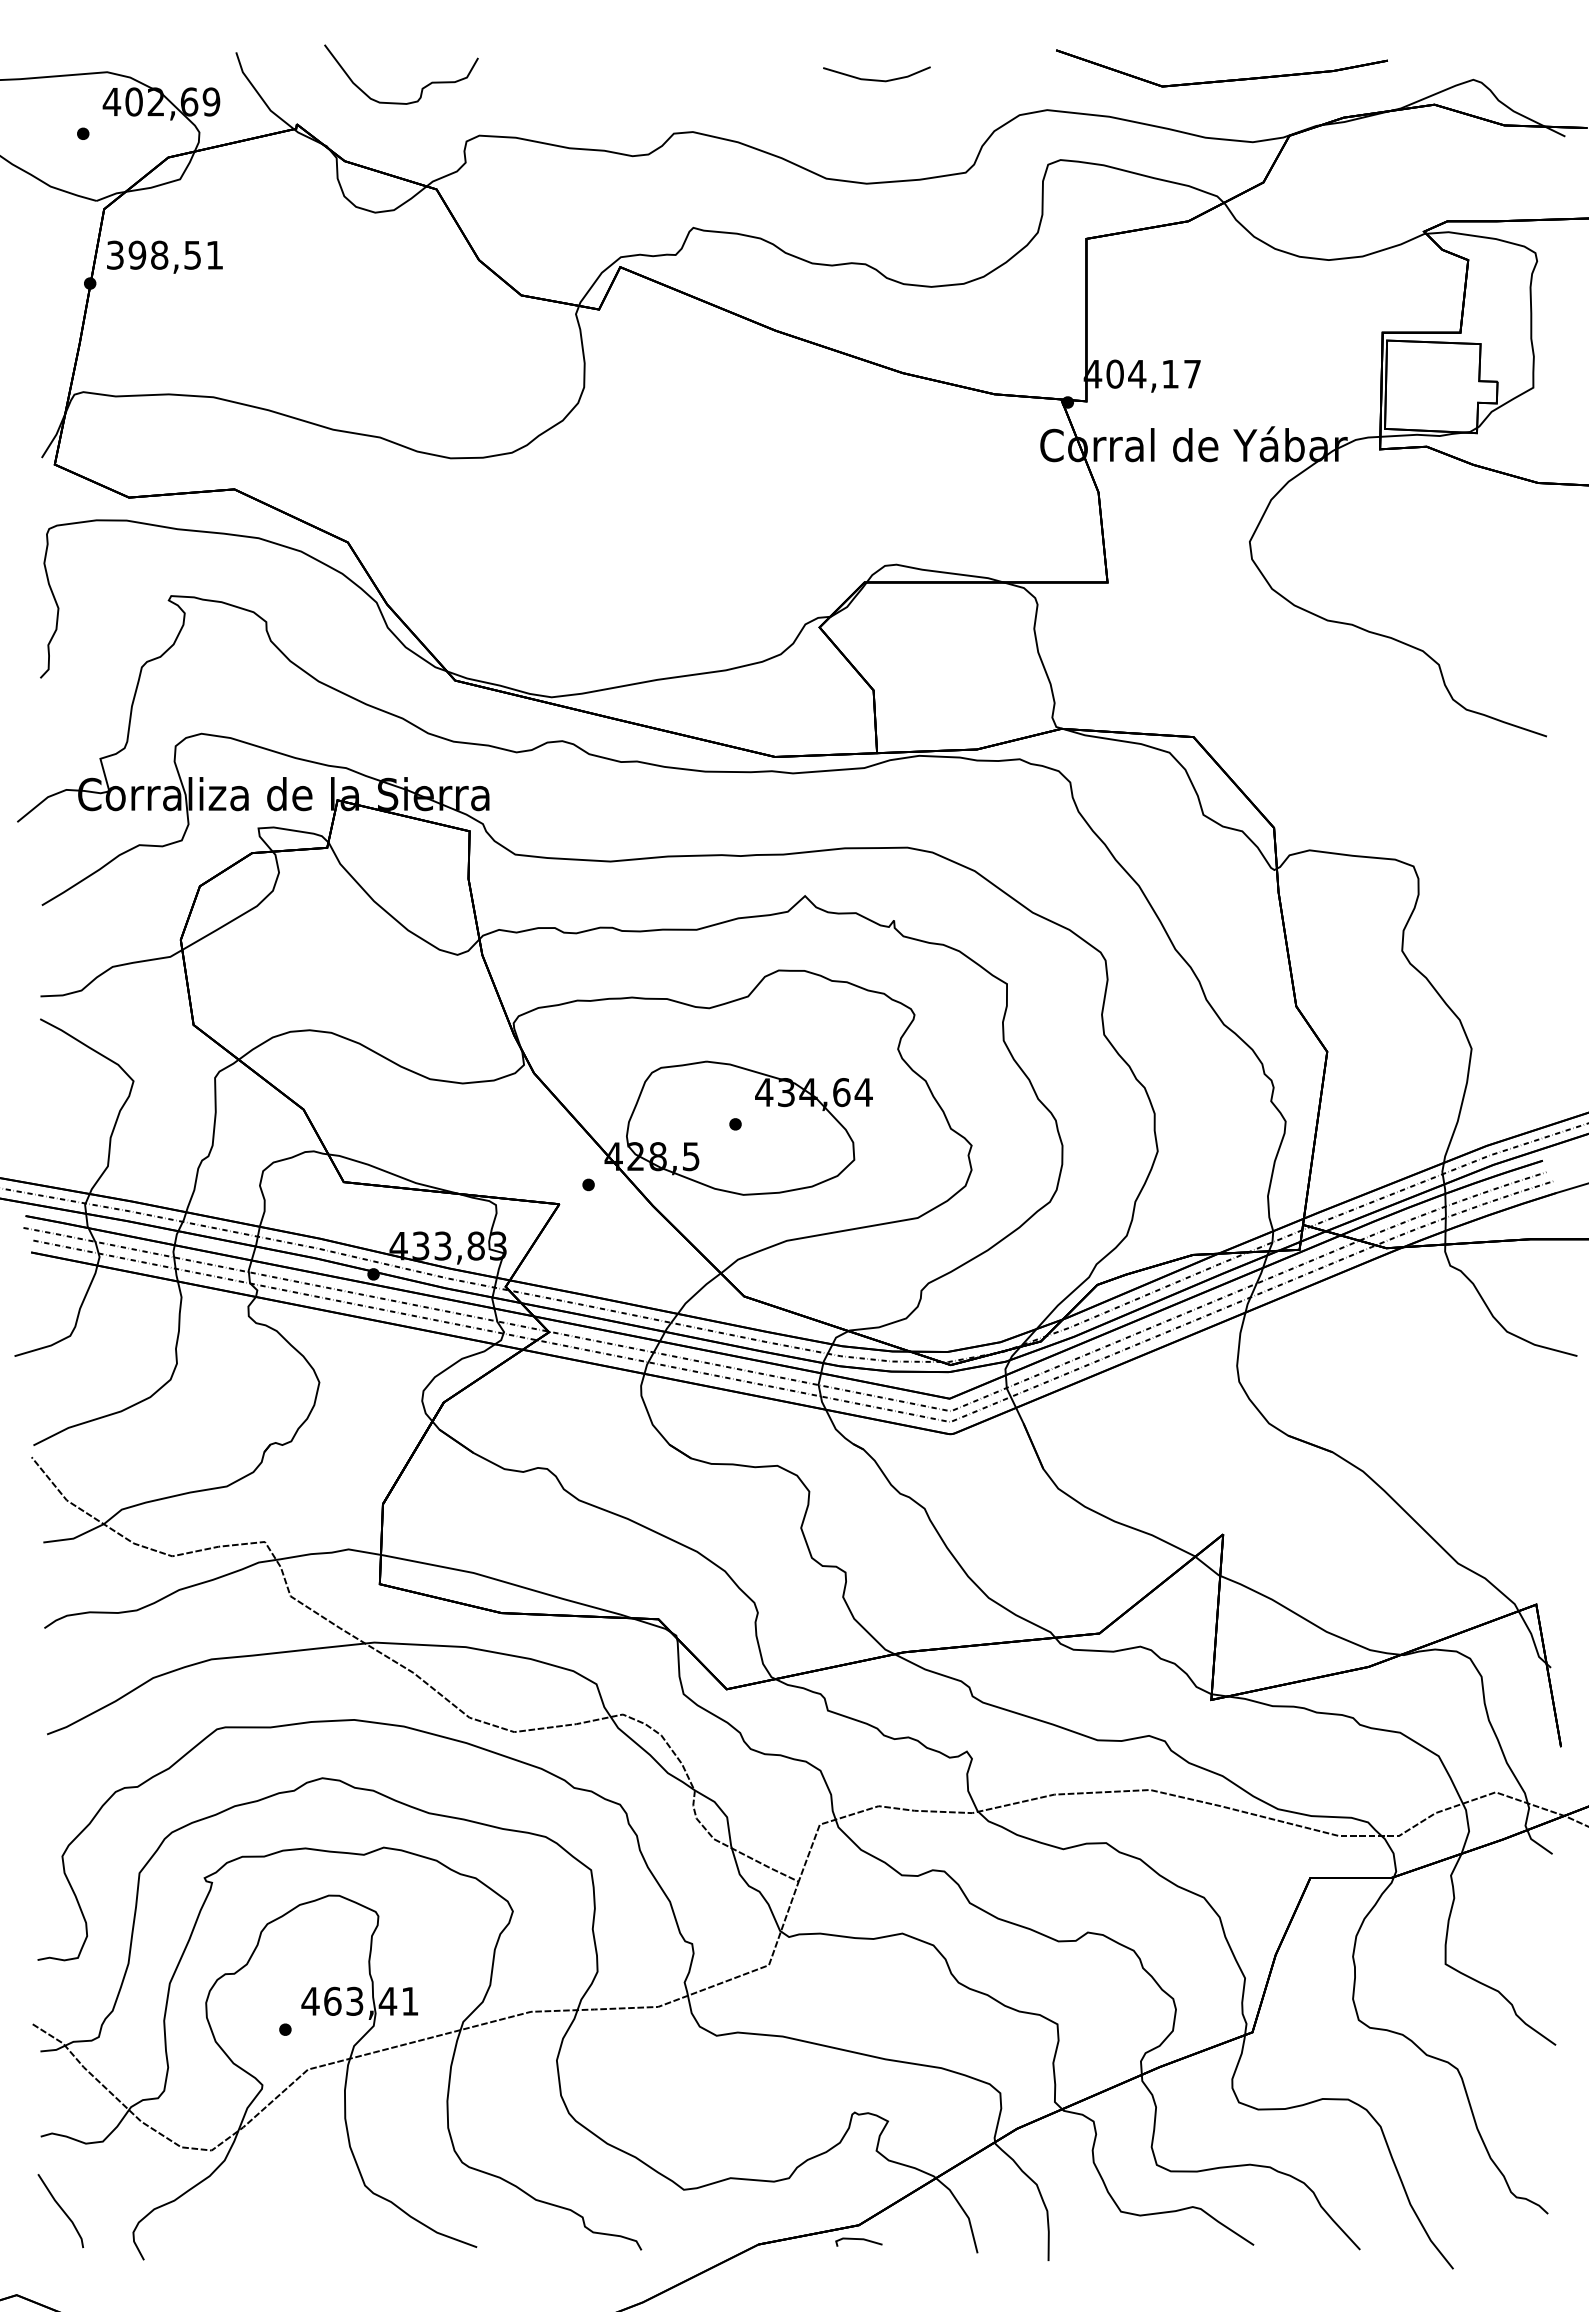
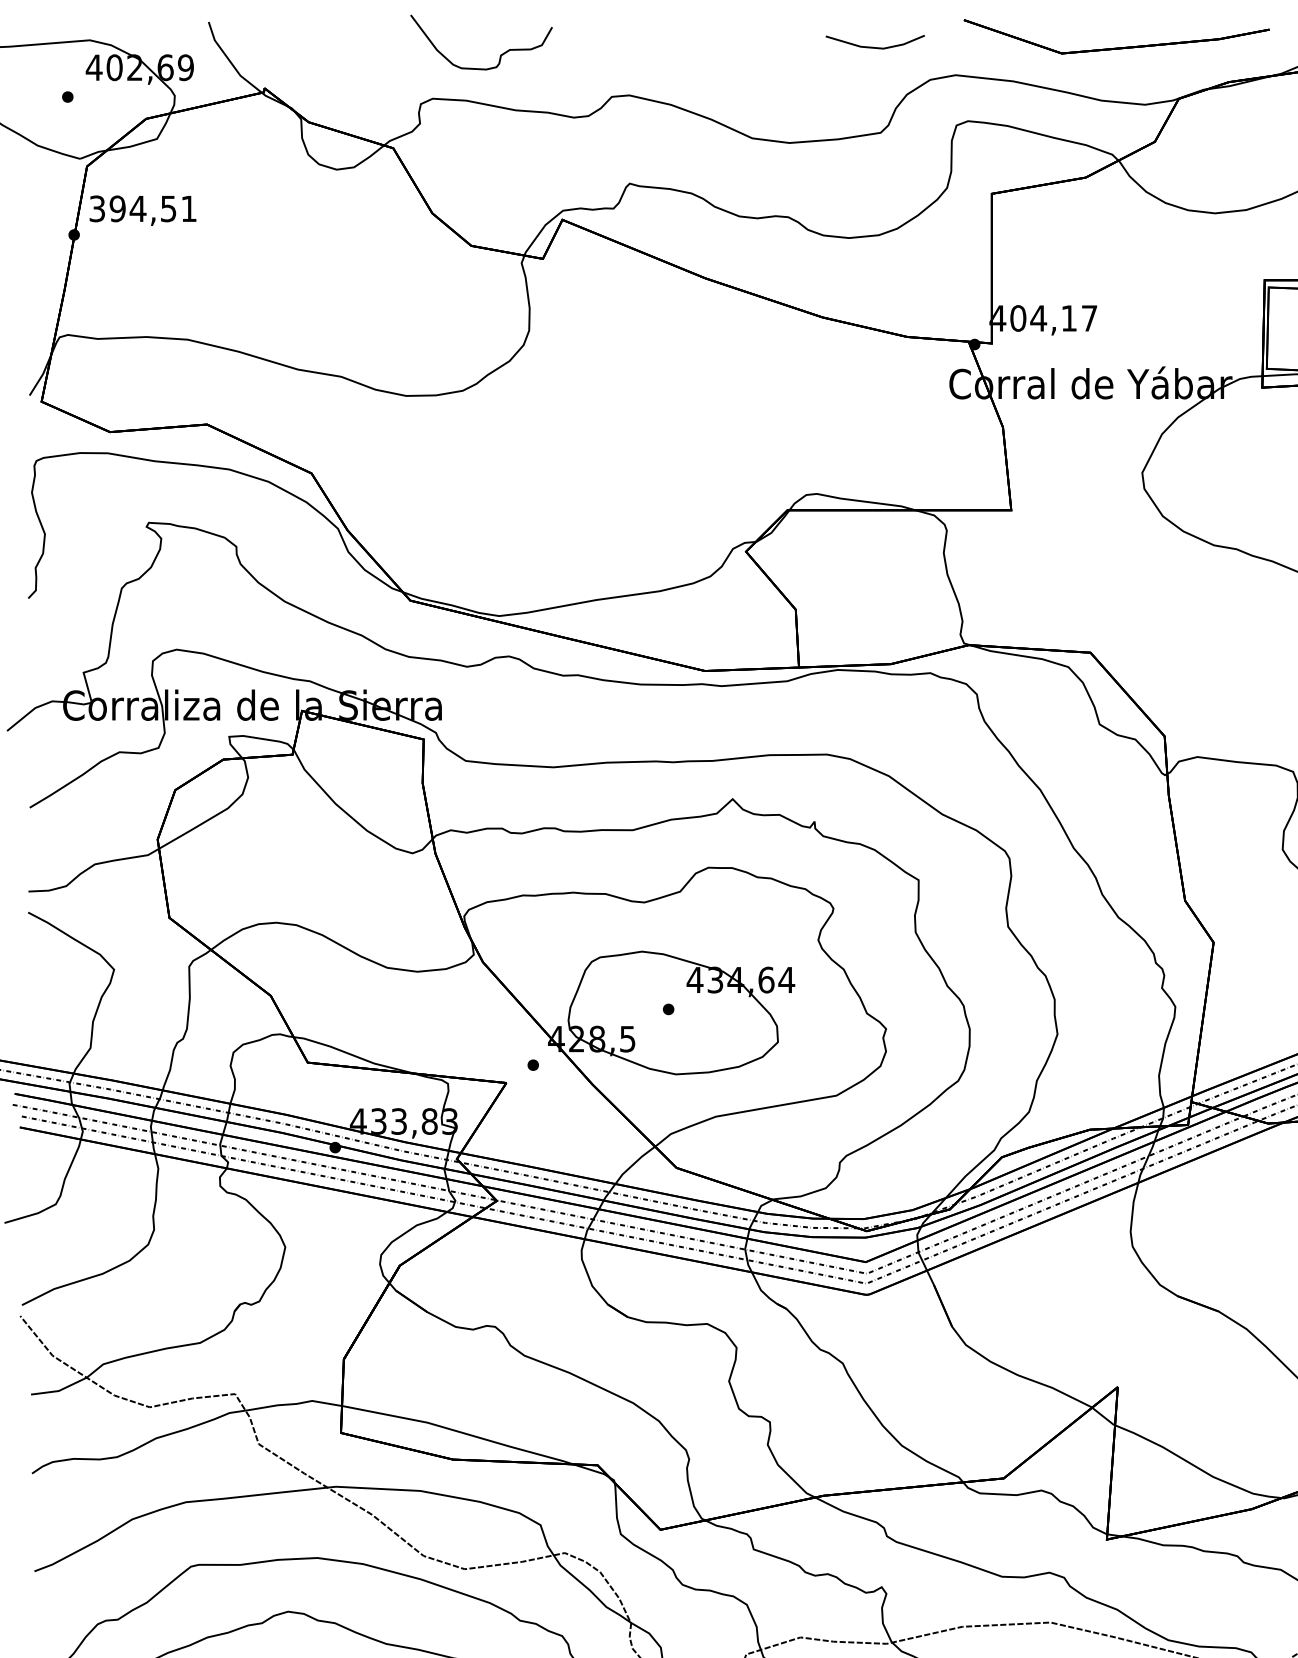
line: (876, 79) -> (874, 47), moved
curve: (421, 88) -> (500, 55), moved
text: (159, 254) -> (138, 208), 398,51 -> 394,51

